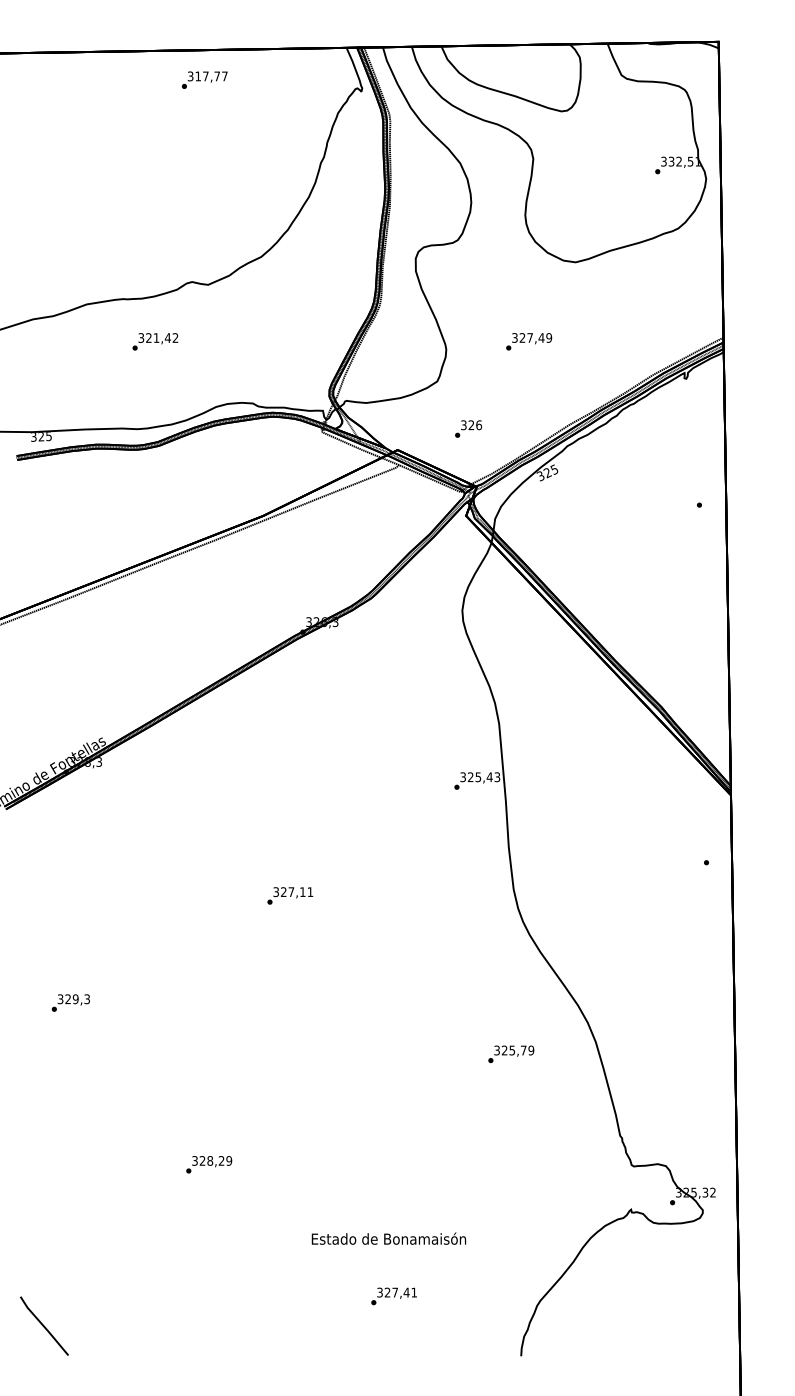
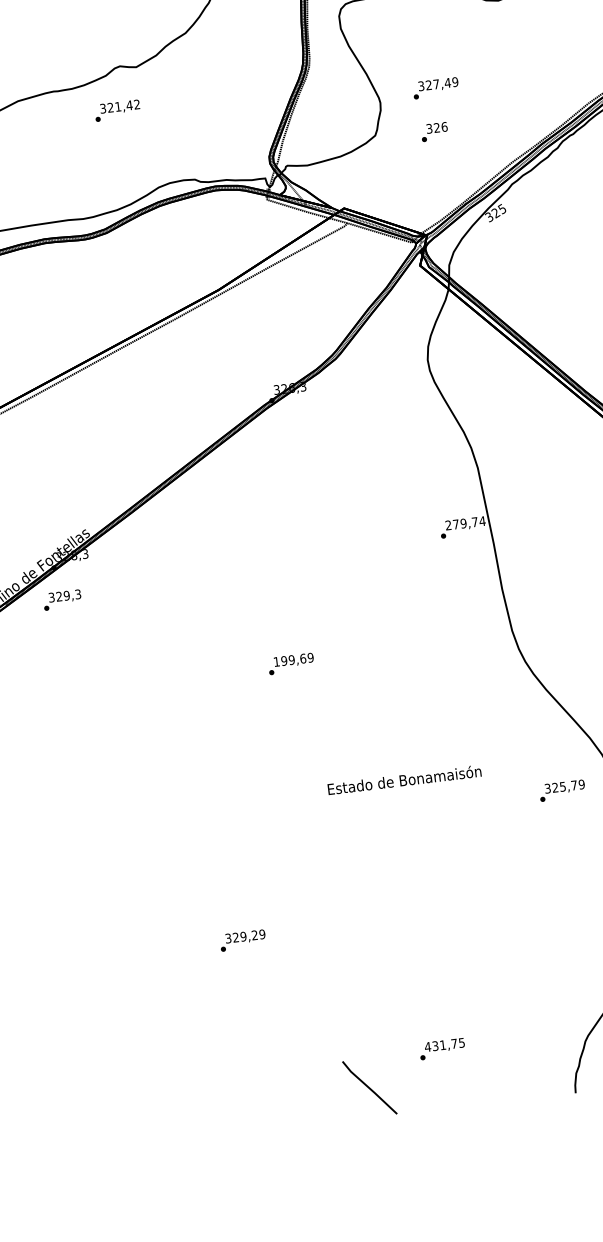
text: (155, 341) -> (117, 110), moved
text: (529, 341) -> (436, 87), moved
text: (468, 428) -> (434, 131), moved
text: (480, 777) -> (465, 523), 325,43 -> 279,74
text: (293, 892) -> (293, 660), 327,11 -> 199,69
text: (70, 1002) -> (61, 599), moved
text: (511, 1054) -> (562, 790), moved
text: (210, 1160) -> (243, 936), 328,29 -> 329,29
text: (388, 1238) -> (404, 779), moved
text: (396, 1292) -> (444, 1044), 327,41 -> 431,75
line: (44, 1325) -> (369, 1087), moved

